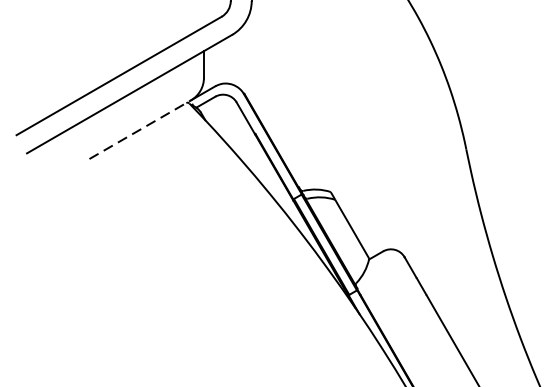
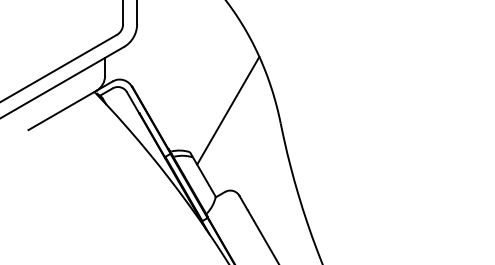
line: (140, 129) -> (62, 110), dashed -> solid
line: (388, 129) -> (228, 110), added

